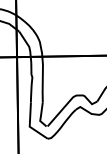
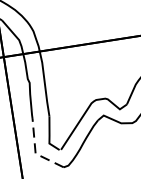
line: (29, 125) -> (35, 152), solid -> dashed

